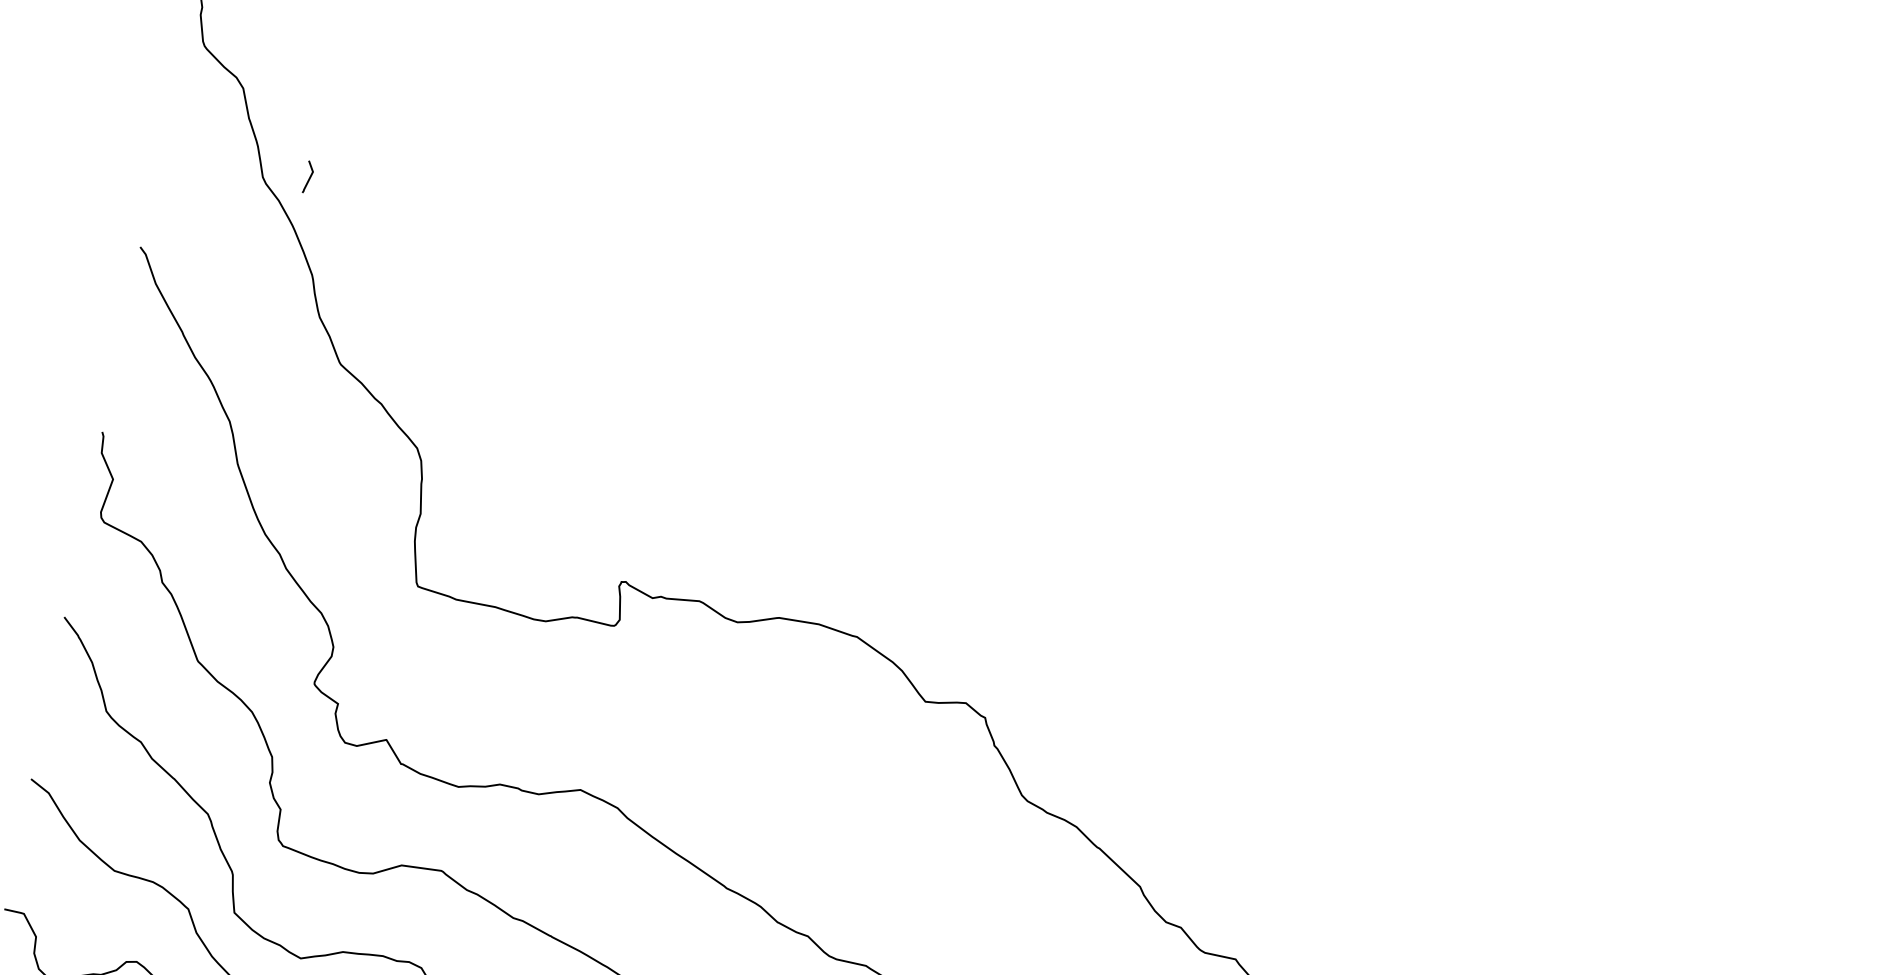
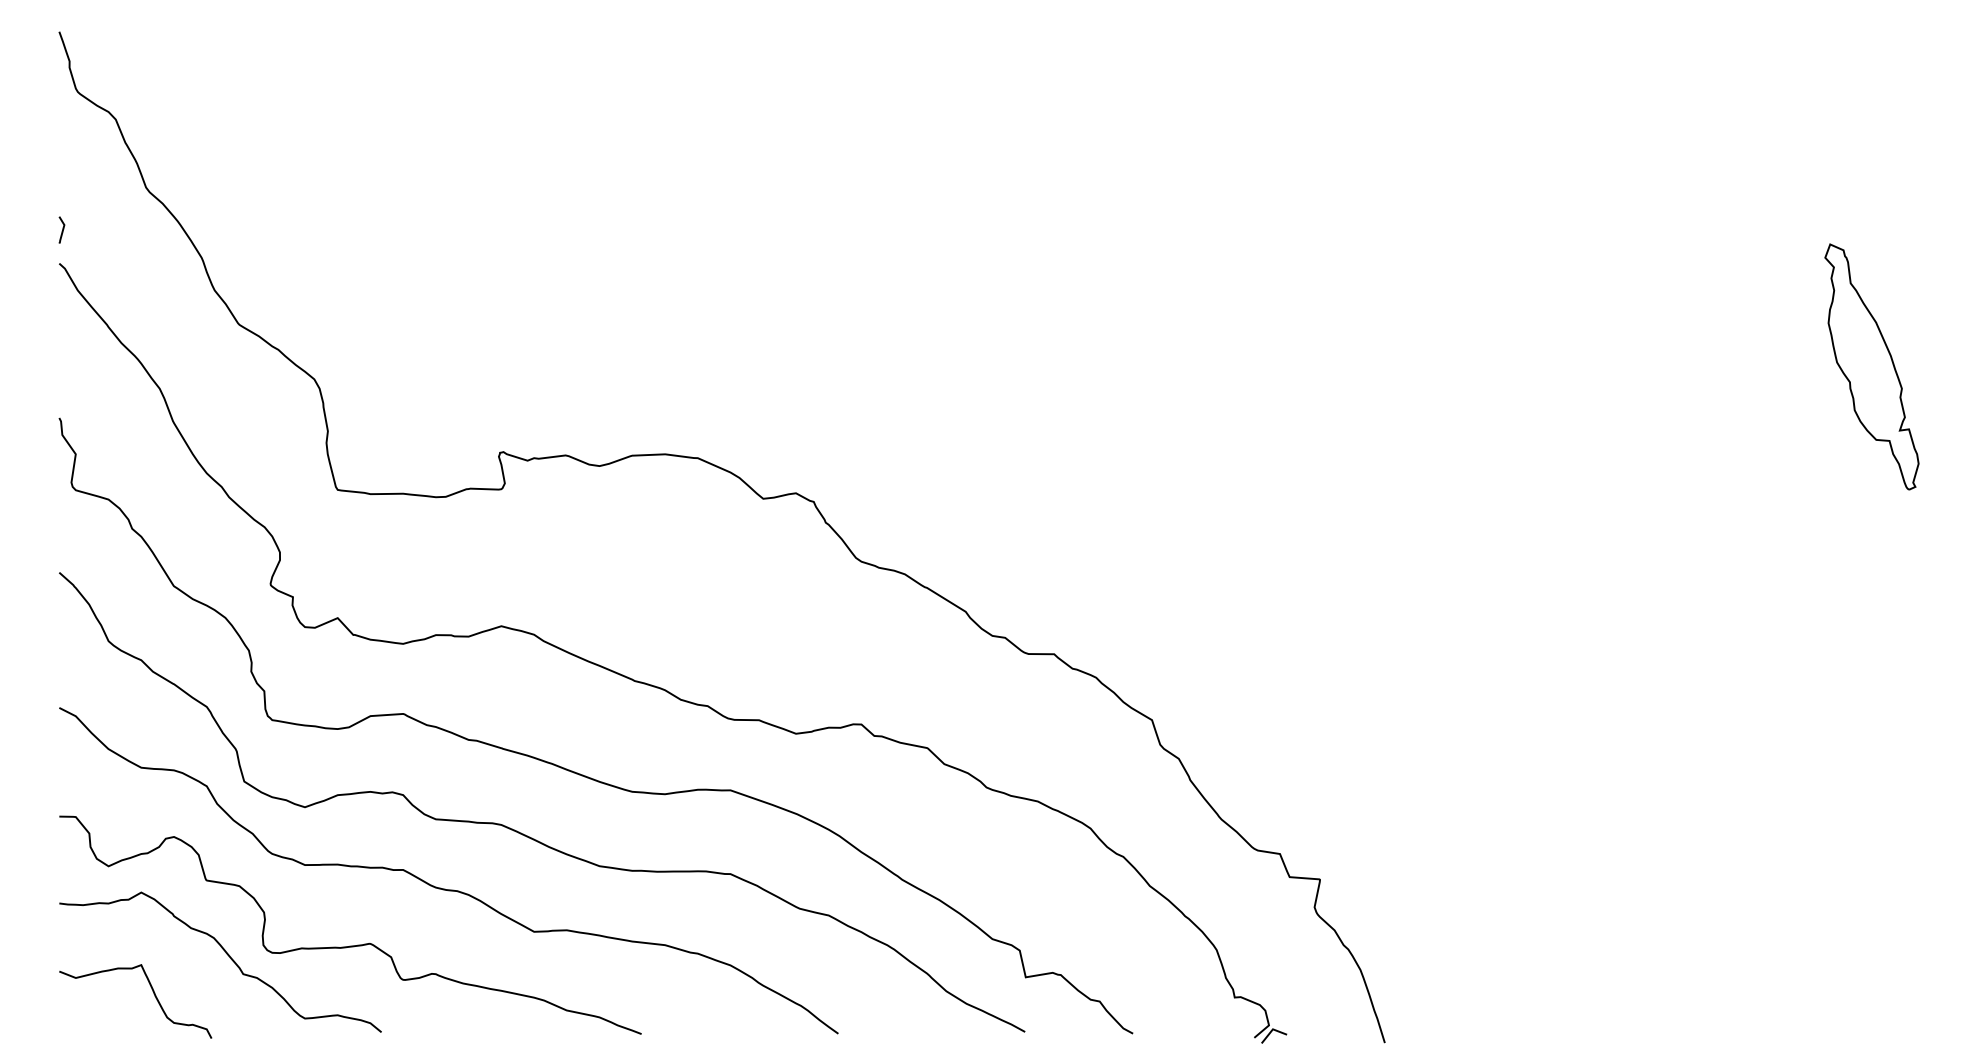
line: (309, 176) -> (62, 229), moved

